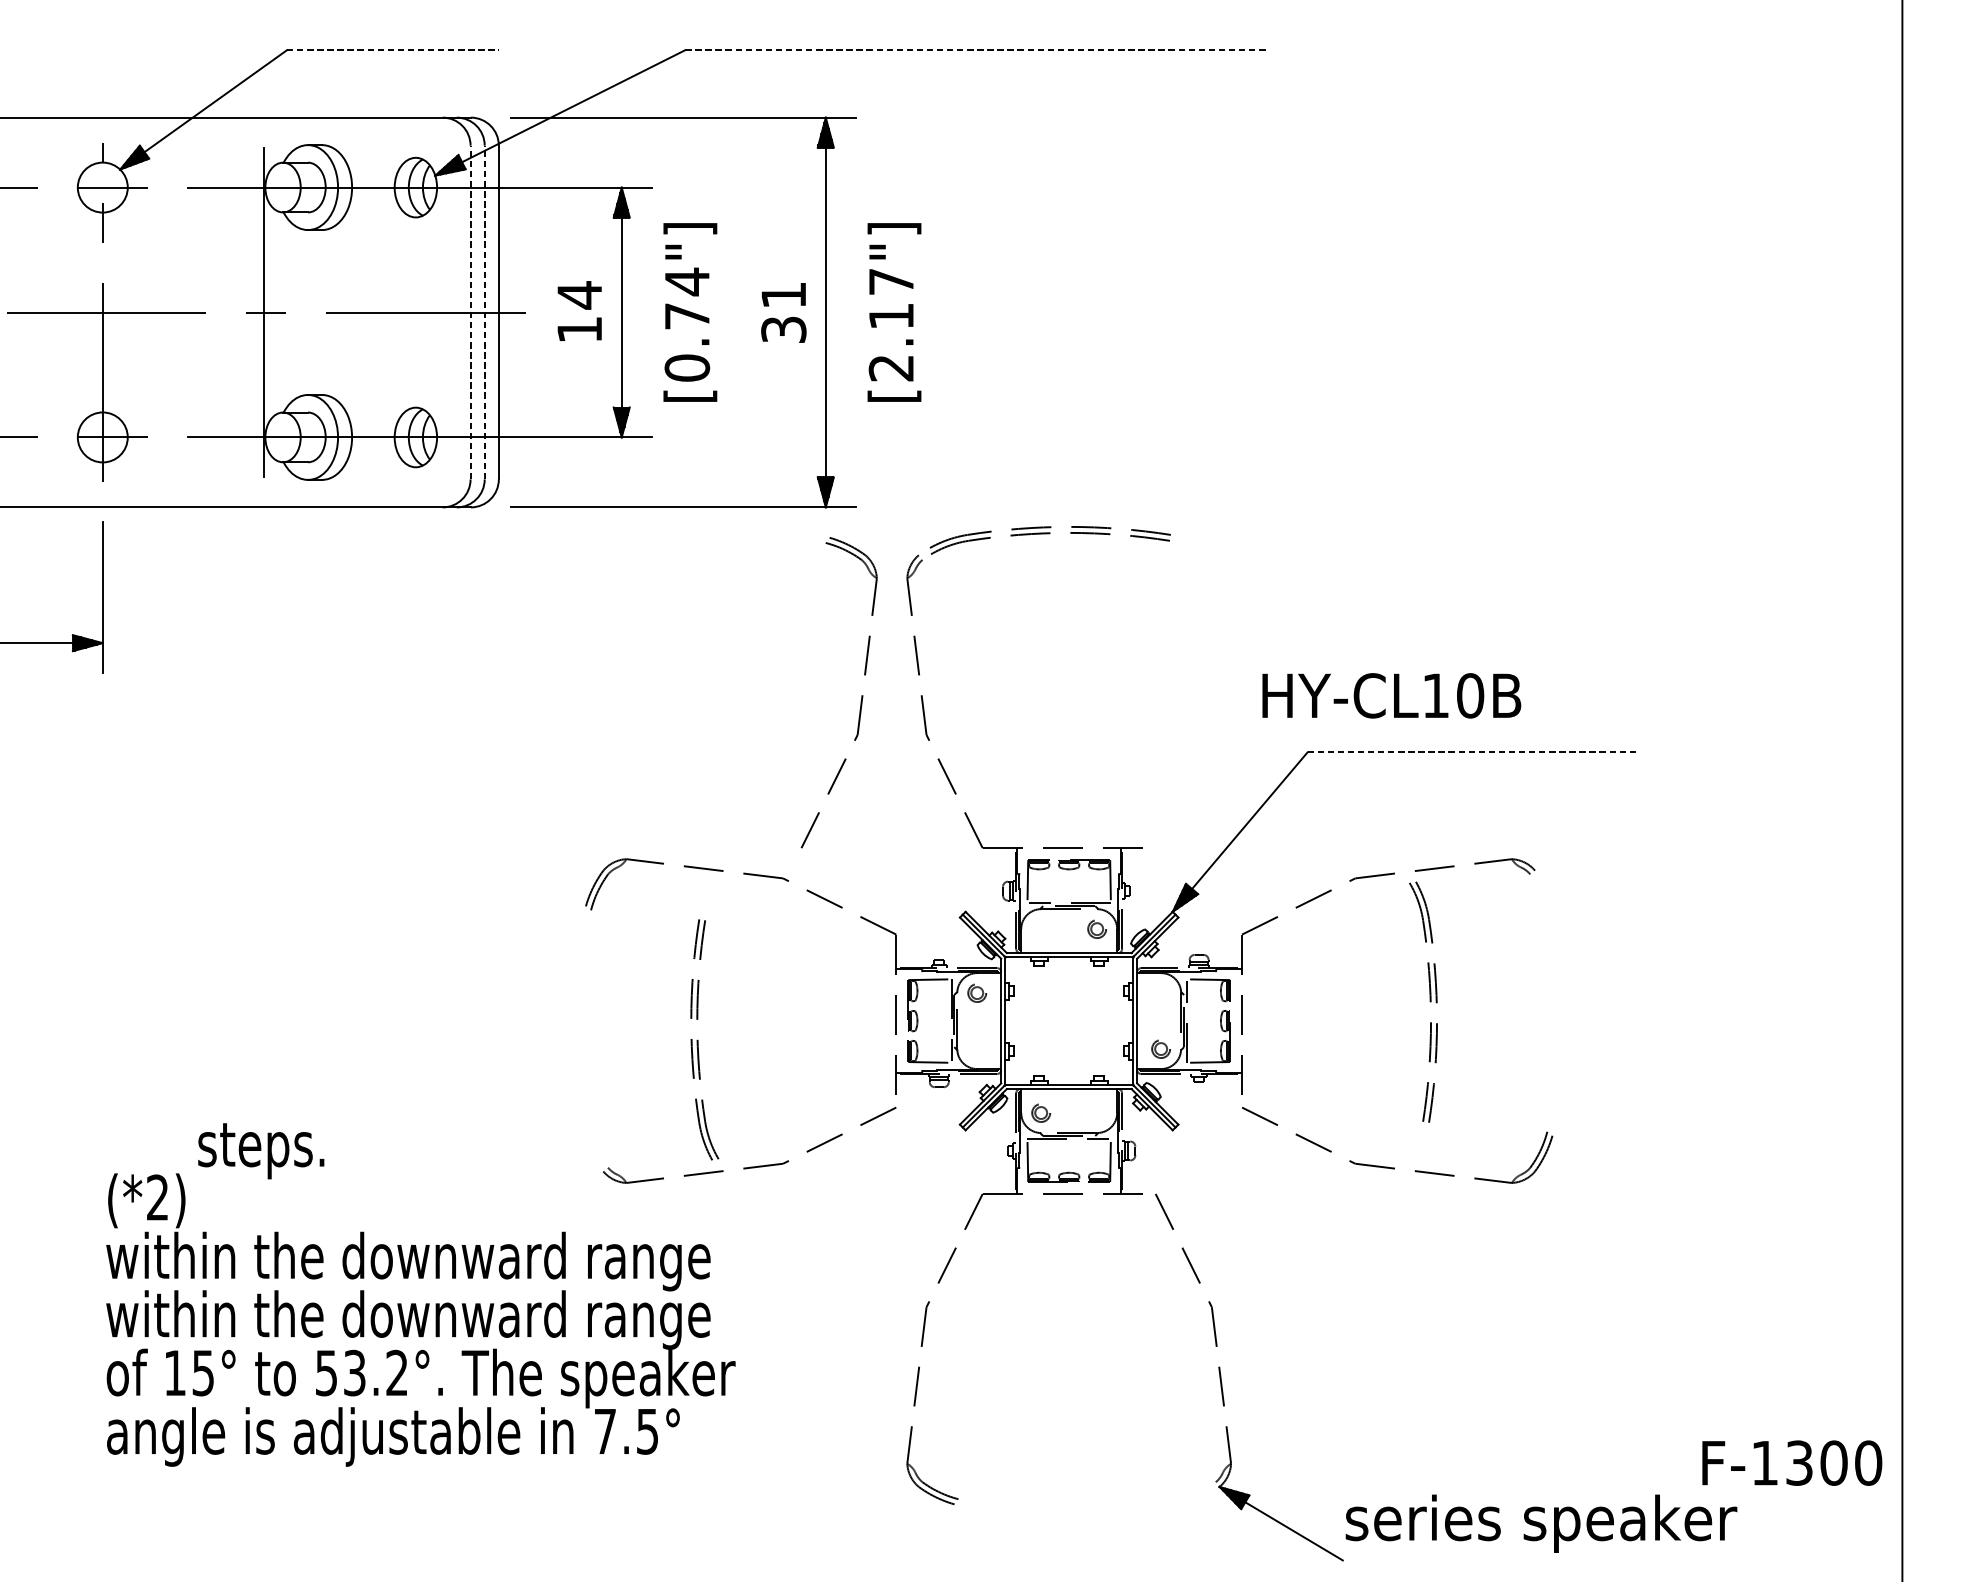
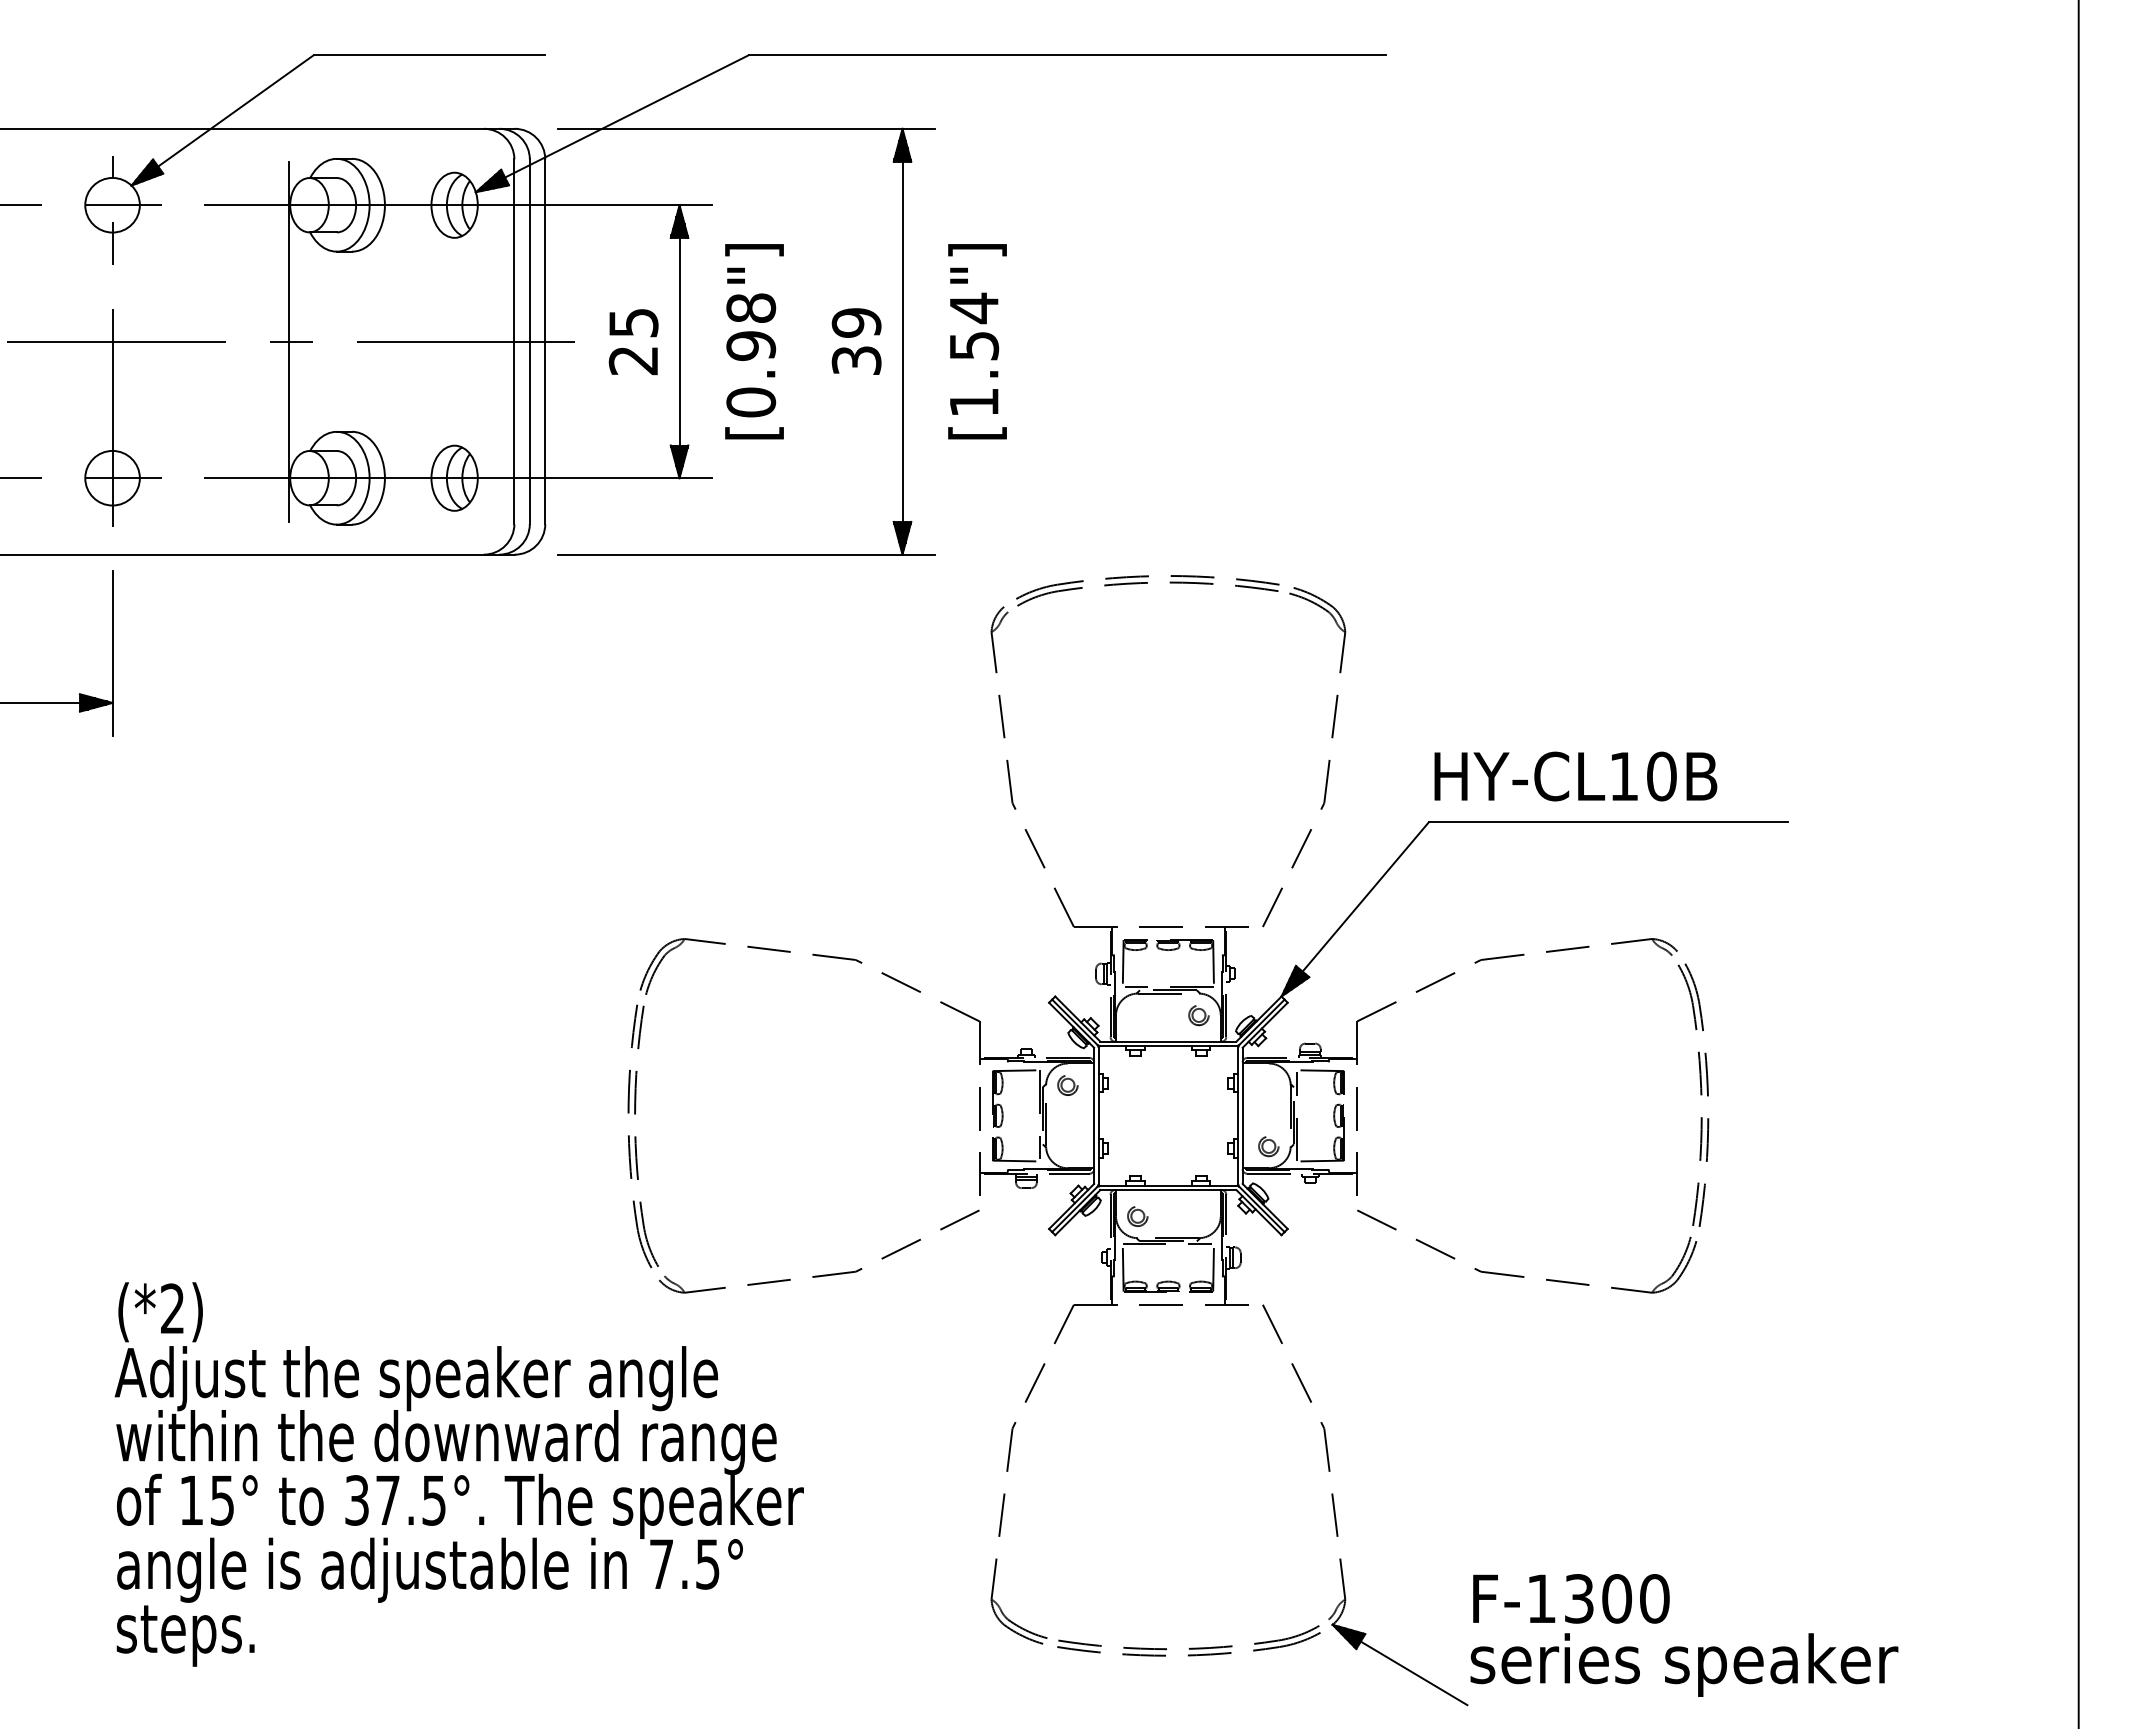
line: (392, 50) -> (429, 55), dashed -> solid
line: (976, 50) -> (1067, 55), dashed -> solid
text: (783, 294) -> (856, 322), 31 -> 39
text: (687, 298) -> (751, 326), [0.74"] -> [0.98"]
line: (470, 312) -> (514, 341), dashed -> solid
line: (484, 312) -> (529, 341), dashed -> solid
text: (579, 312) -> (633, 341), 14 -> 25
text: (891, 324) -> (974, 354), [2.17"] -> [1.54"]
part: (861, 695) -> (1328, 760), moved
text: (1391, 695) -> (1575, 776), moved
line: (1472, 752) -> (1608, 822), dashed -> solid
part: (1429, 1001) -> (1700, 1094), moved
part: (704, 1039) -> (642, 1136), moved
text: (261, 1150) -> (185, 1635), moved
text: (407, 1261) -> (445, 1378), within the downward range -> Adjust the speaker angle
text: (361, 1373) -> (395, 1500), 53.2°. -> 37.5°.
text: (1792, 1462) -> (1571, 1598), moved
part: (1089, 1507) -> (1190, 1647), added

